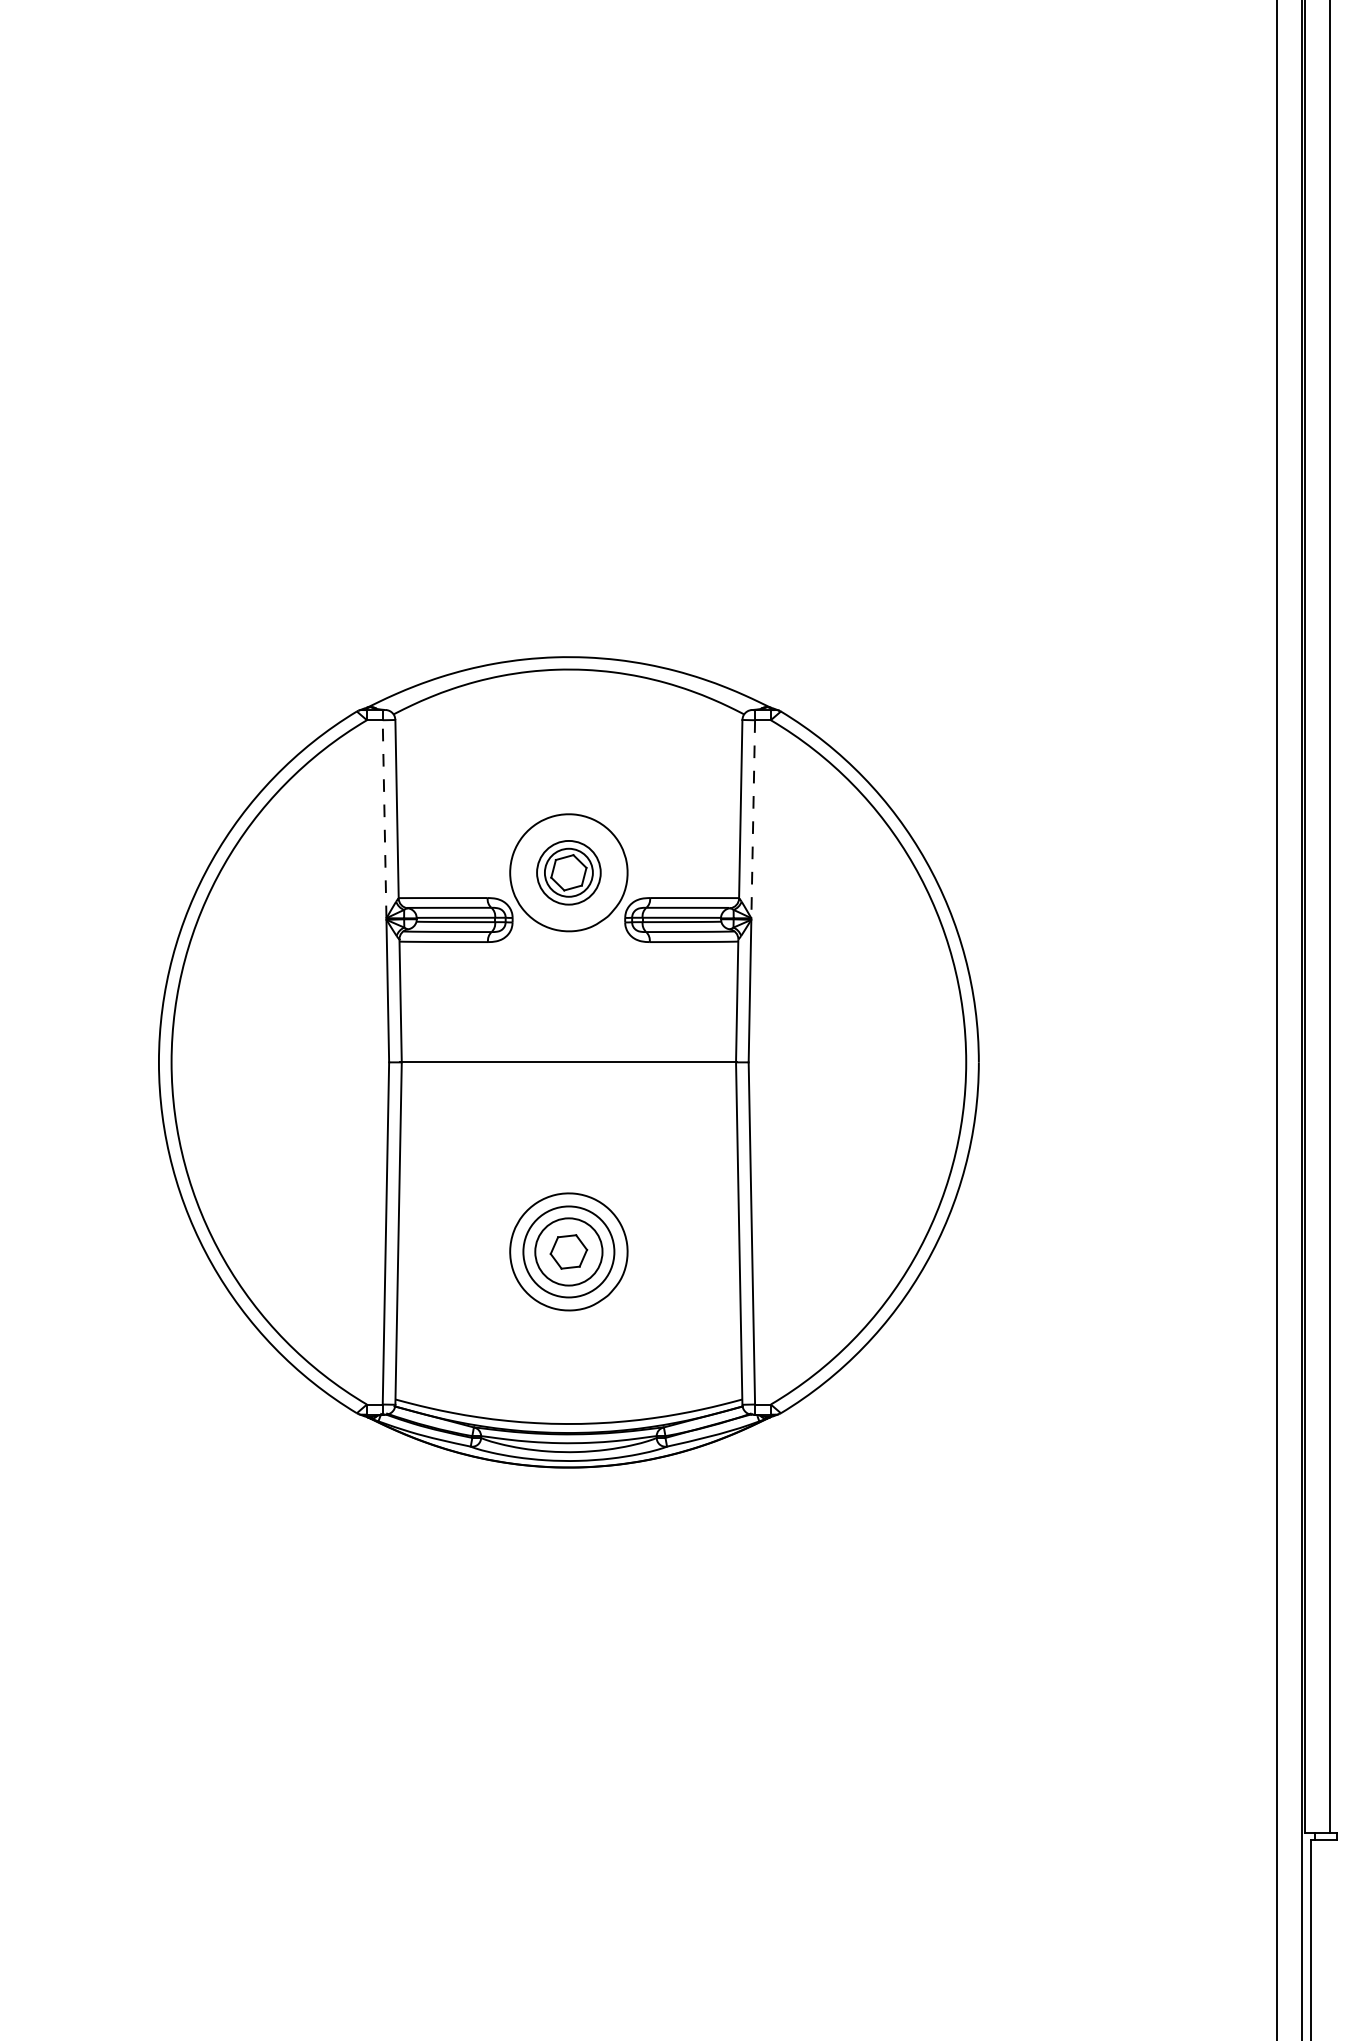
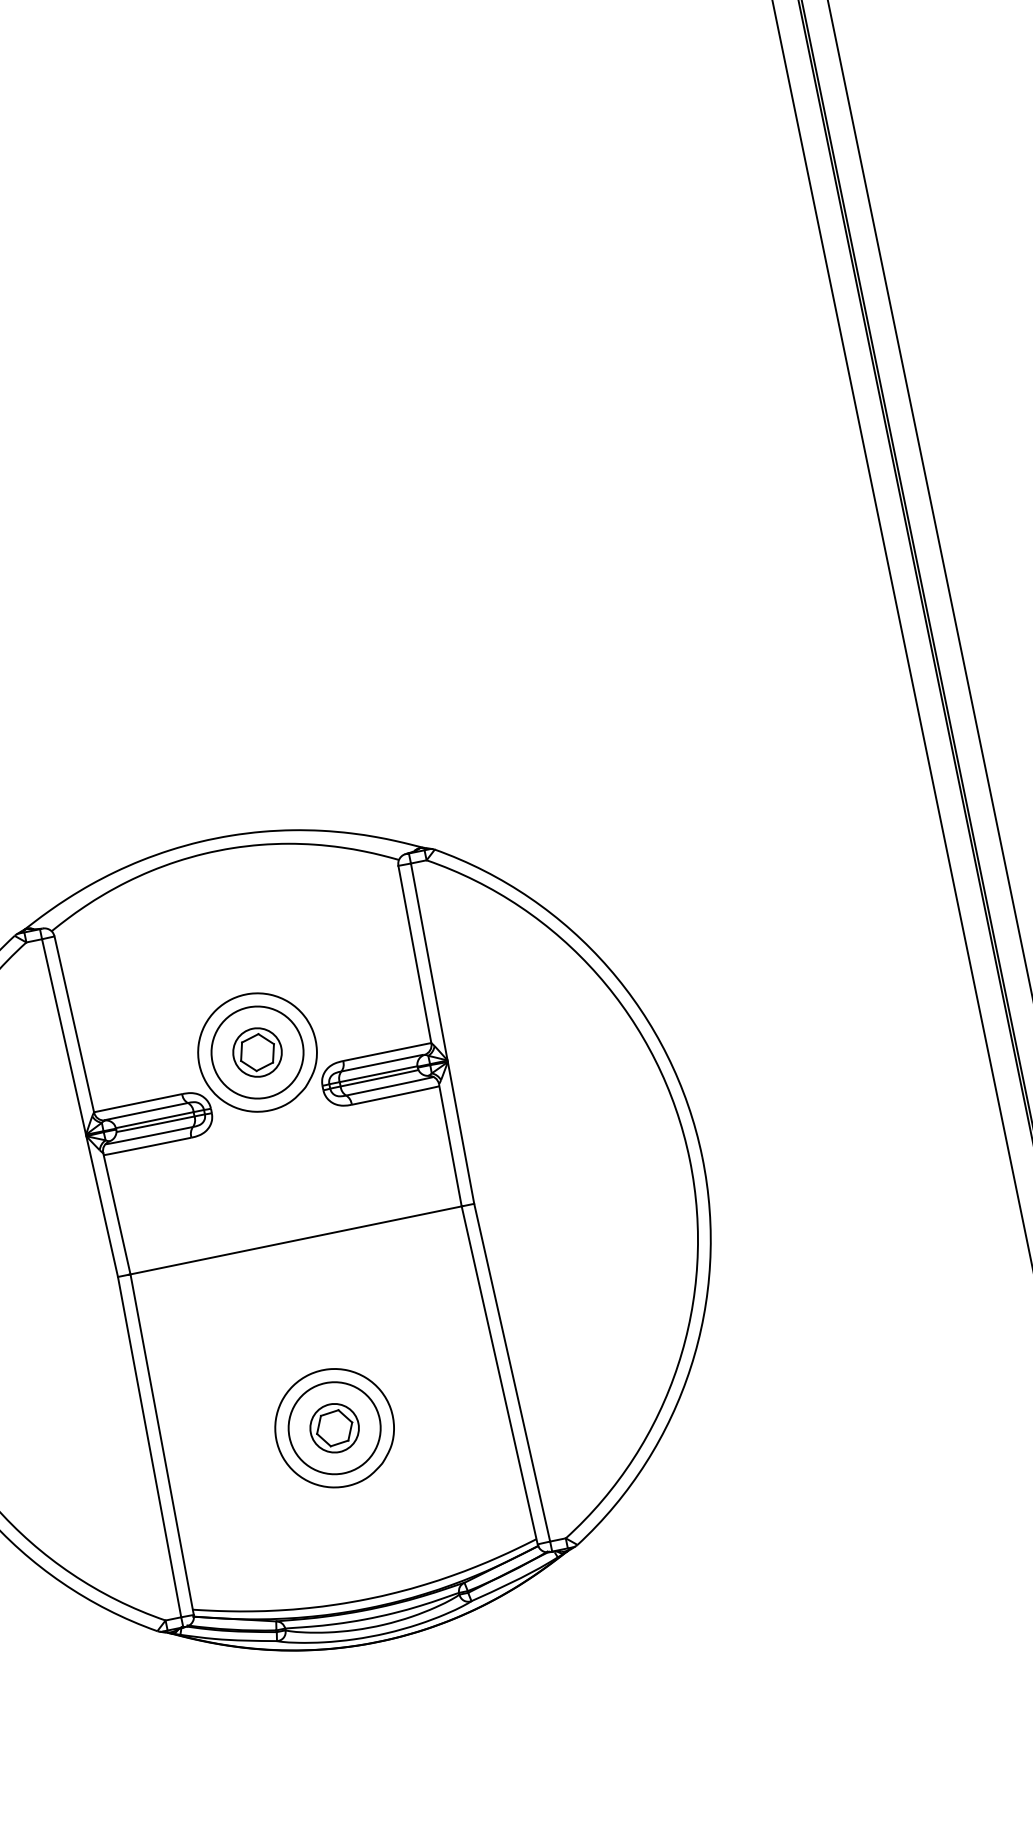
line: (384, 818) -> (63, 1036), dashed -> solid
line: (753, 819) -> (429, 962), dashed -> solid
circle: (568, 872) -> (257, 1052), size x1.43
circle: (568, 1251) -> (334, 1427), size x0.71

